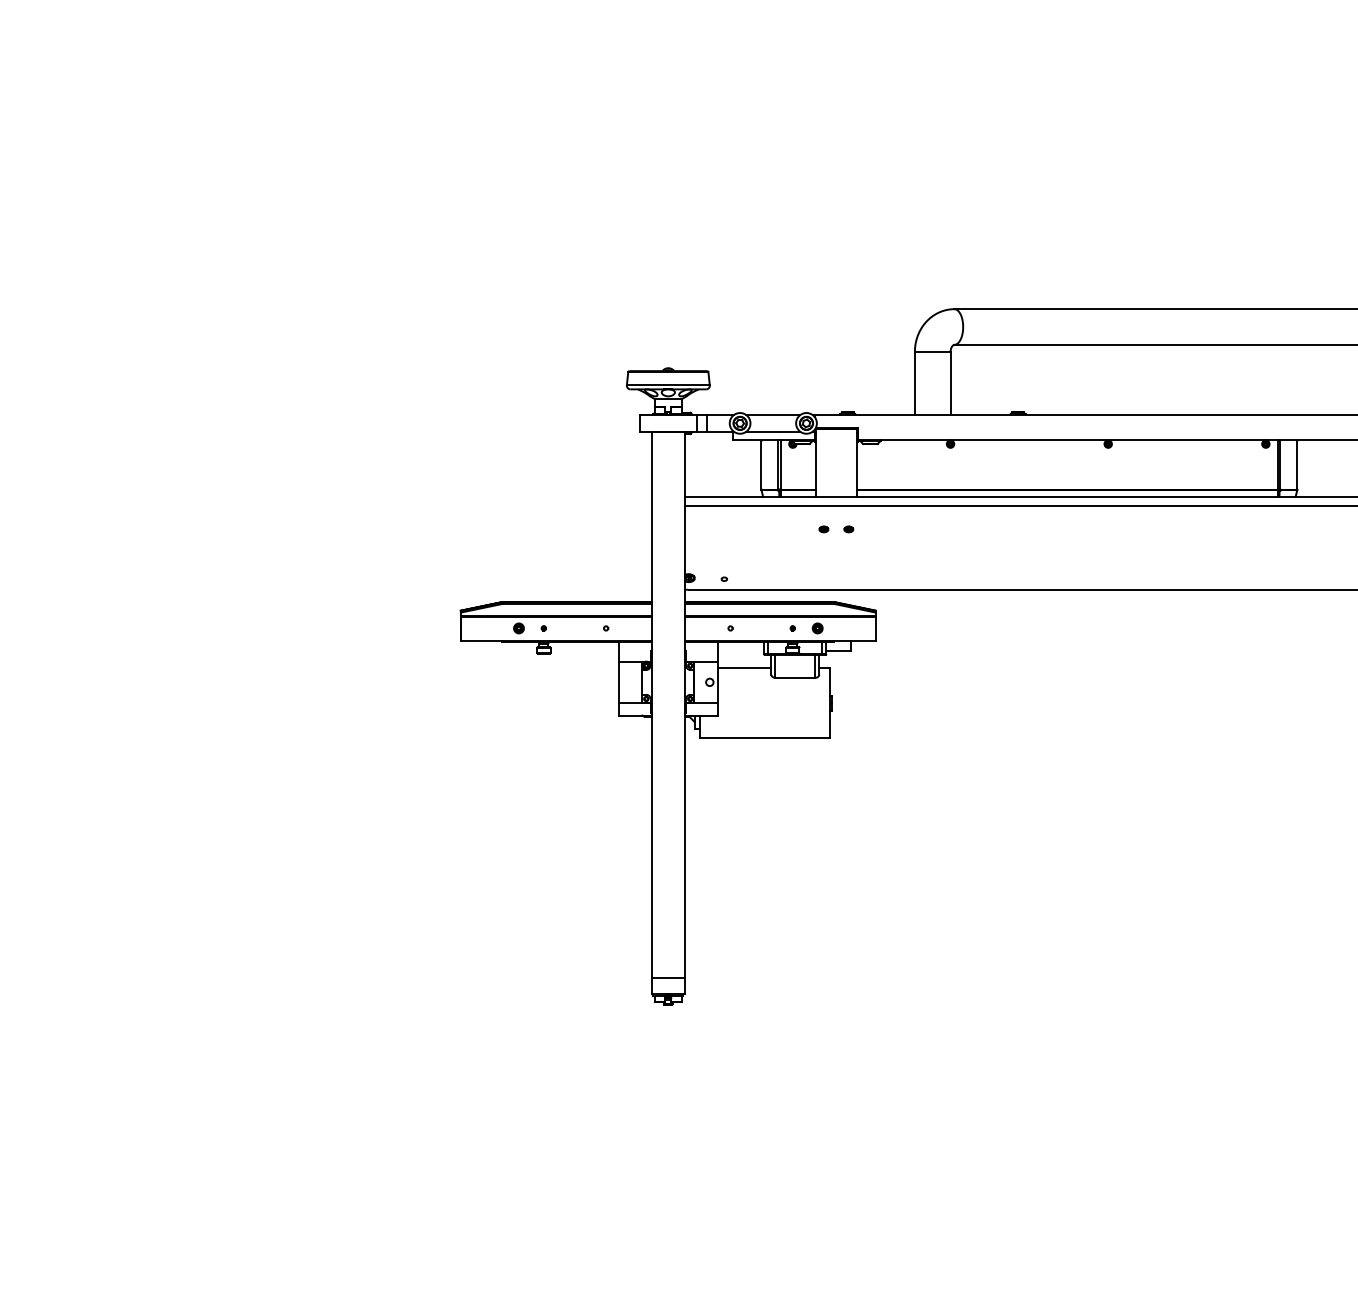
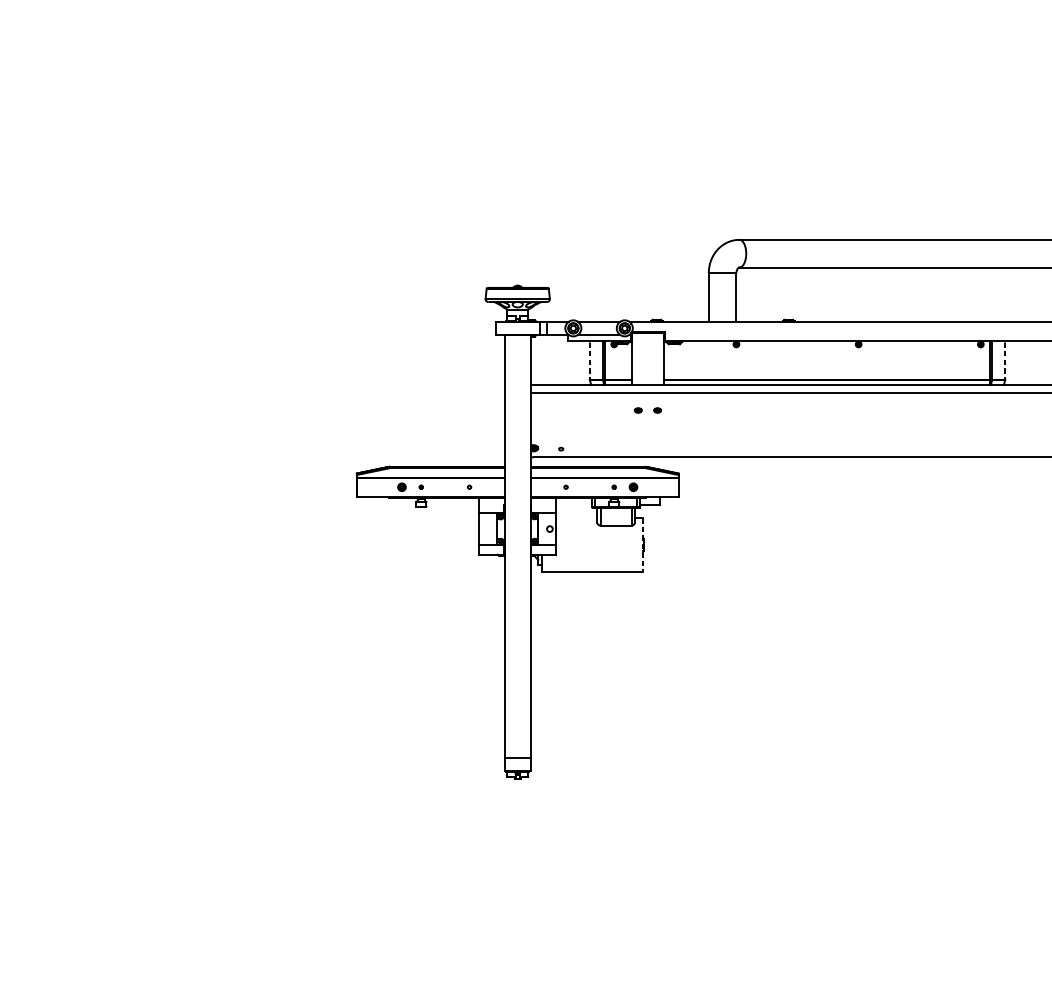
line: (761, 465) -> (589, 361), solid -> dashed
line: (1297, 465) -> (1005, 361), solid -> dashed
line: (744, 668) -> (576, 518), removed
line: (830, 703) -> (643, 545), solid -> dashed

